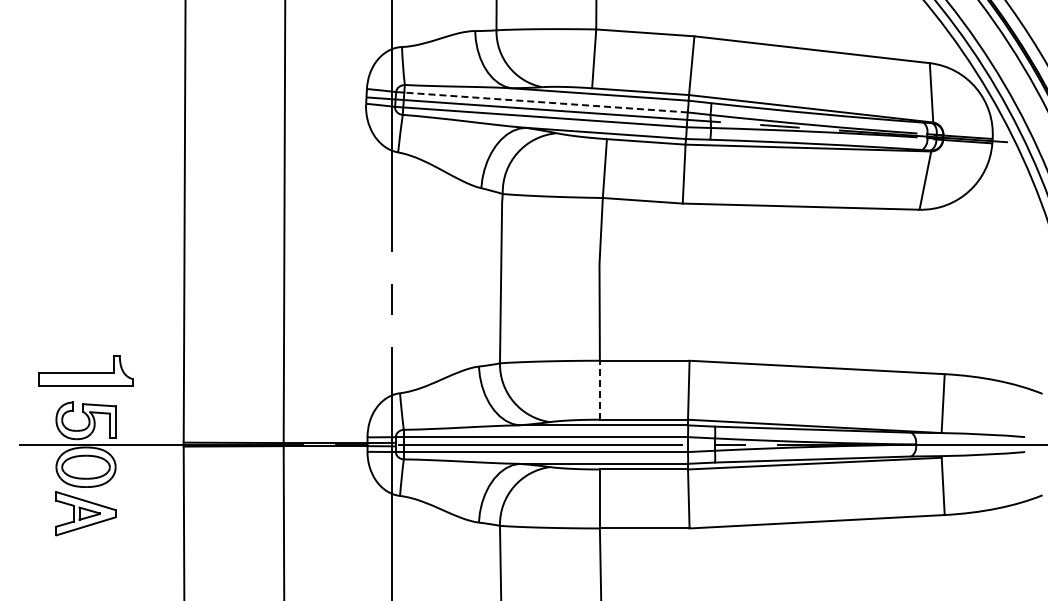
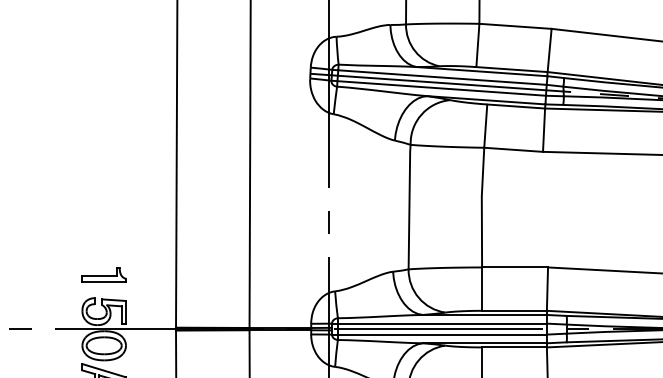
line: (545, 102) -> (442, 77), dashed -> solid
part: (85, 370) -> (103, 274), size x0.62
line: (599, 389) -> (481, 288), dashed -> solid

